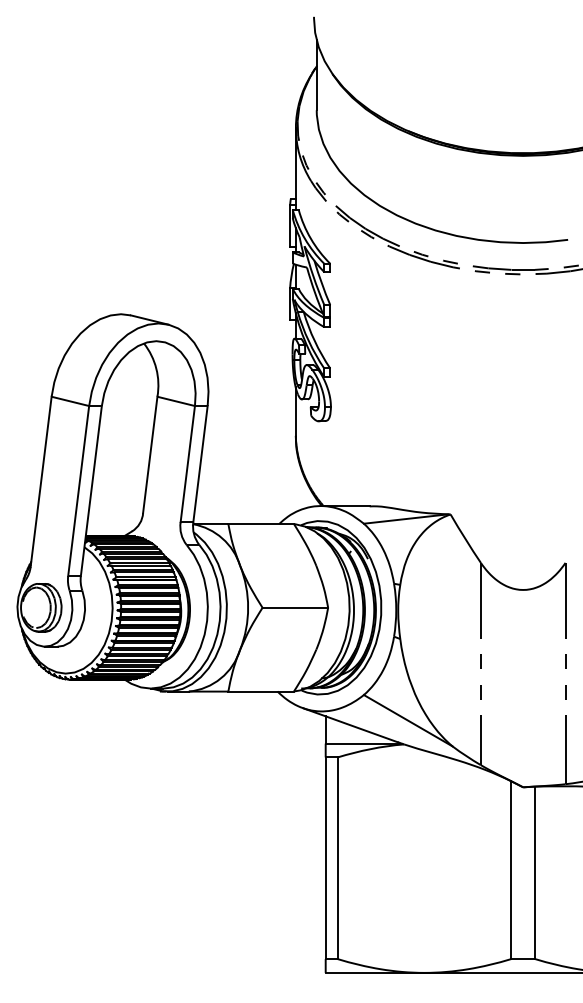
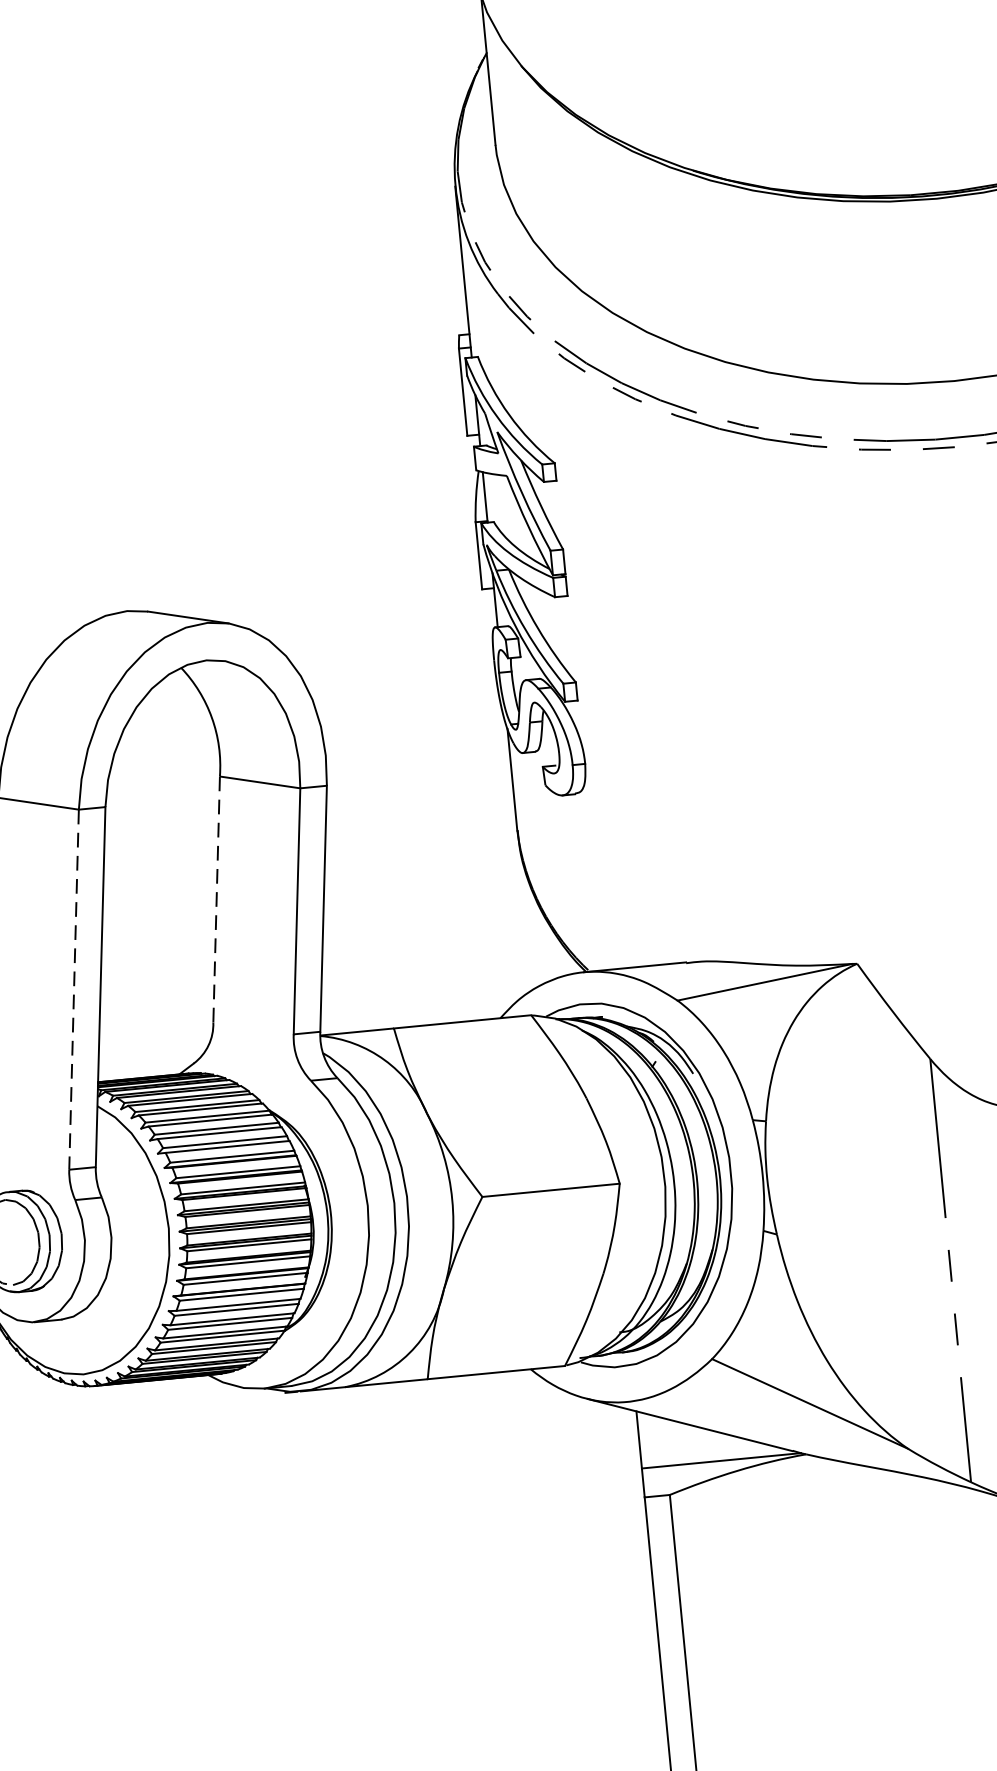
line: (150, 454) -> (217, 898), solid -> dashed
line: (78, 491) -> (73, 990), solid -> dashed

